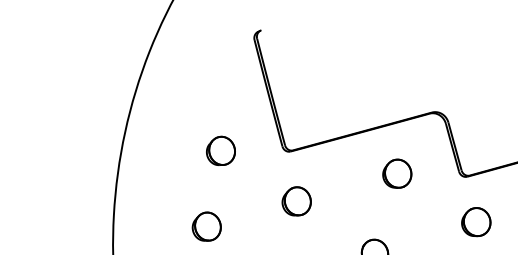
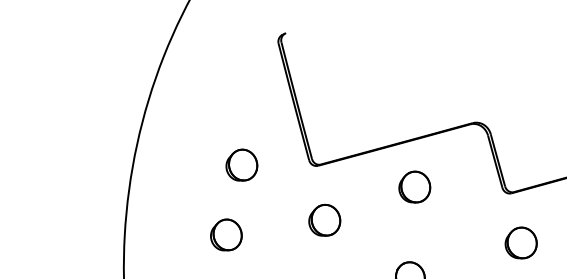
part: (397, 173) -> (414, 186), moved
part: (206, 226) -> (226, 234), moved

